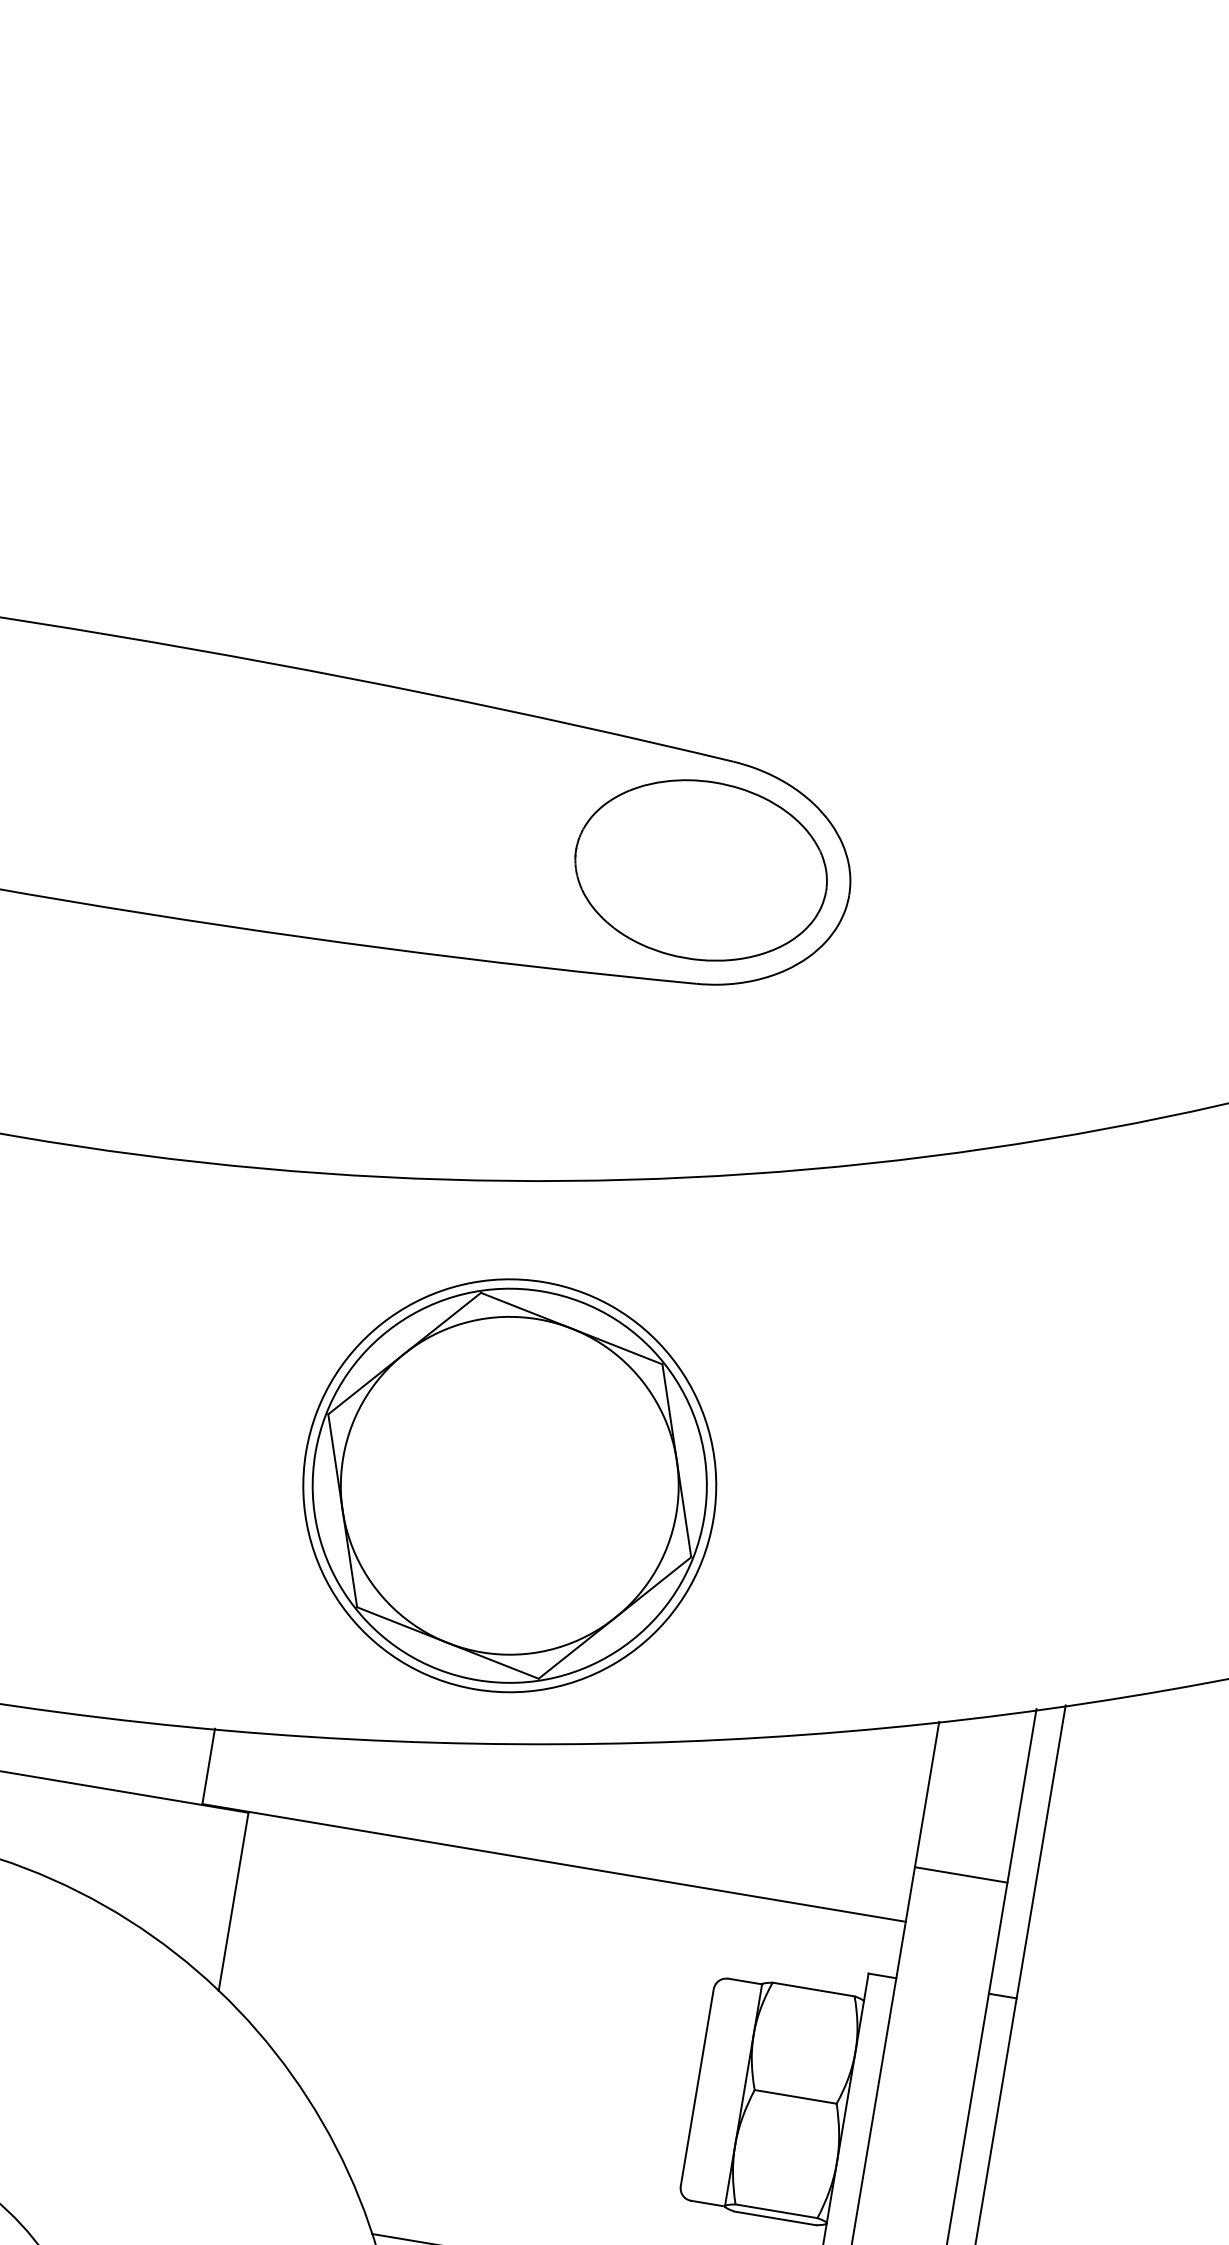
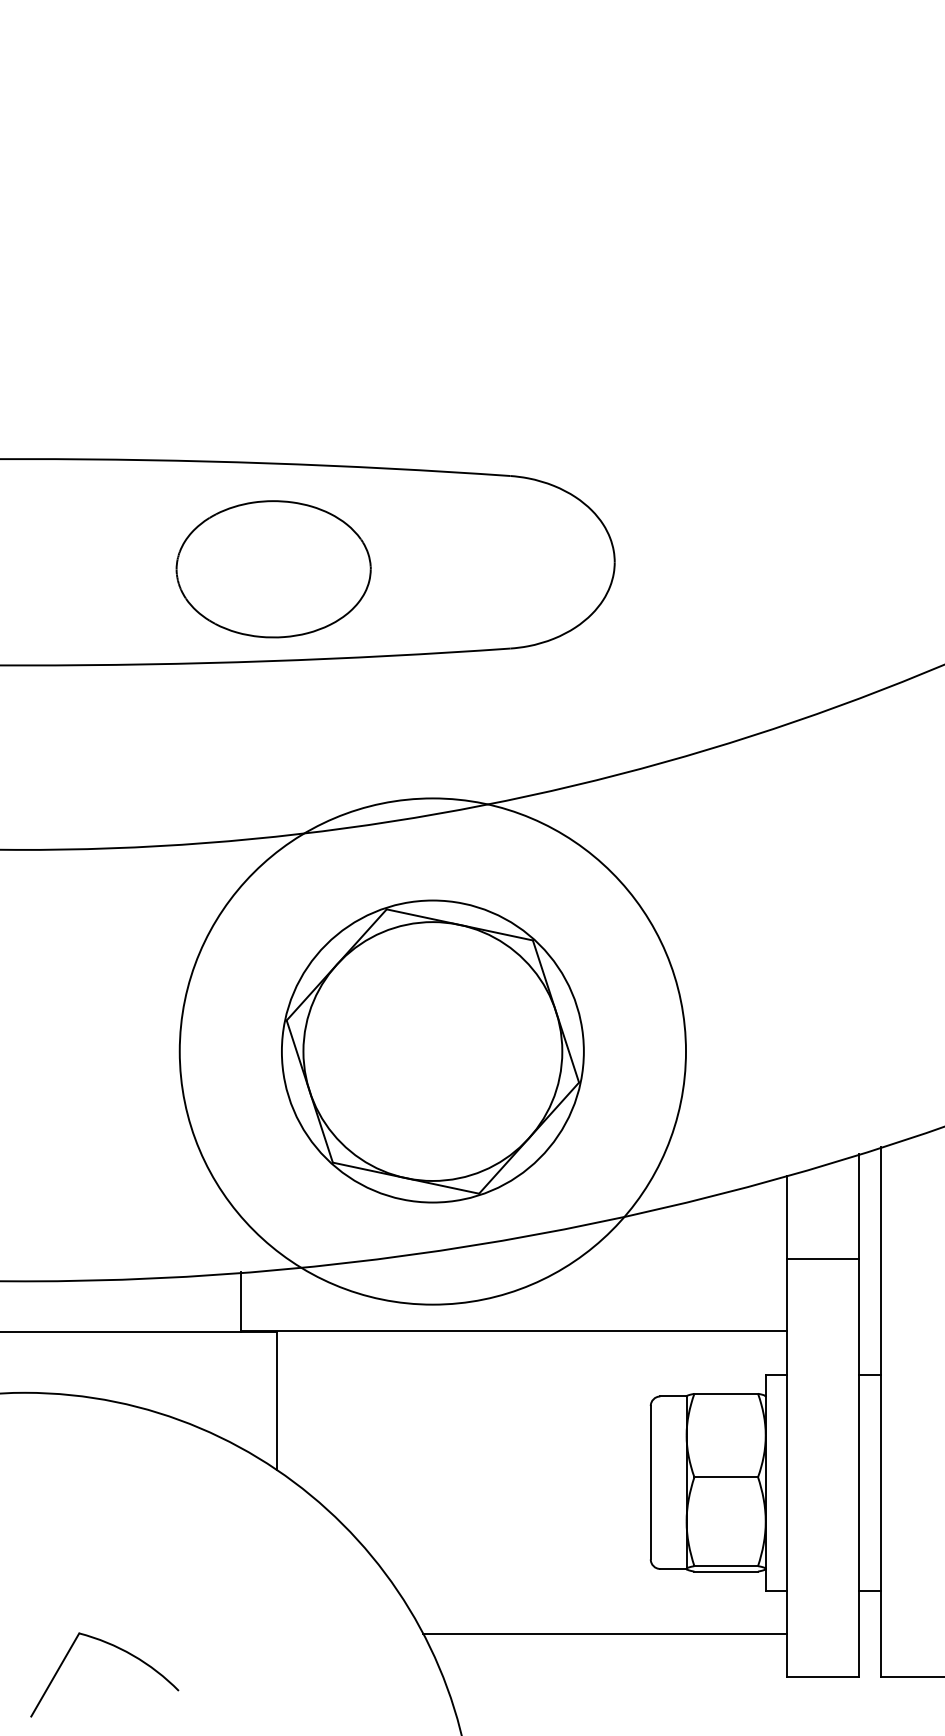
part: (700, 870) -> (273, 569), moved
circle: (509, 1485) -> (432, 1051), size x1.6
line: (961, 1874) -> (823, 1258), moved

